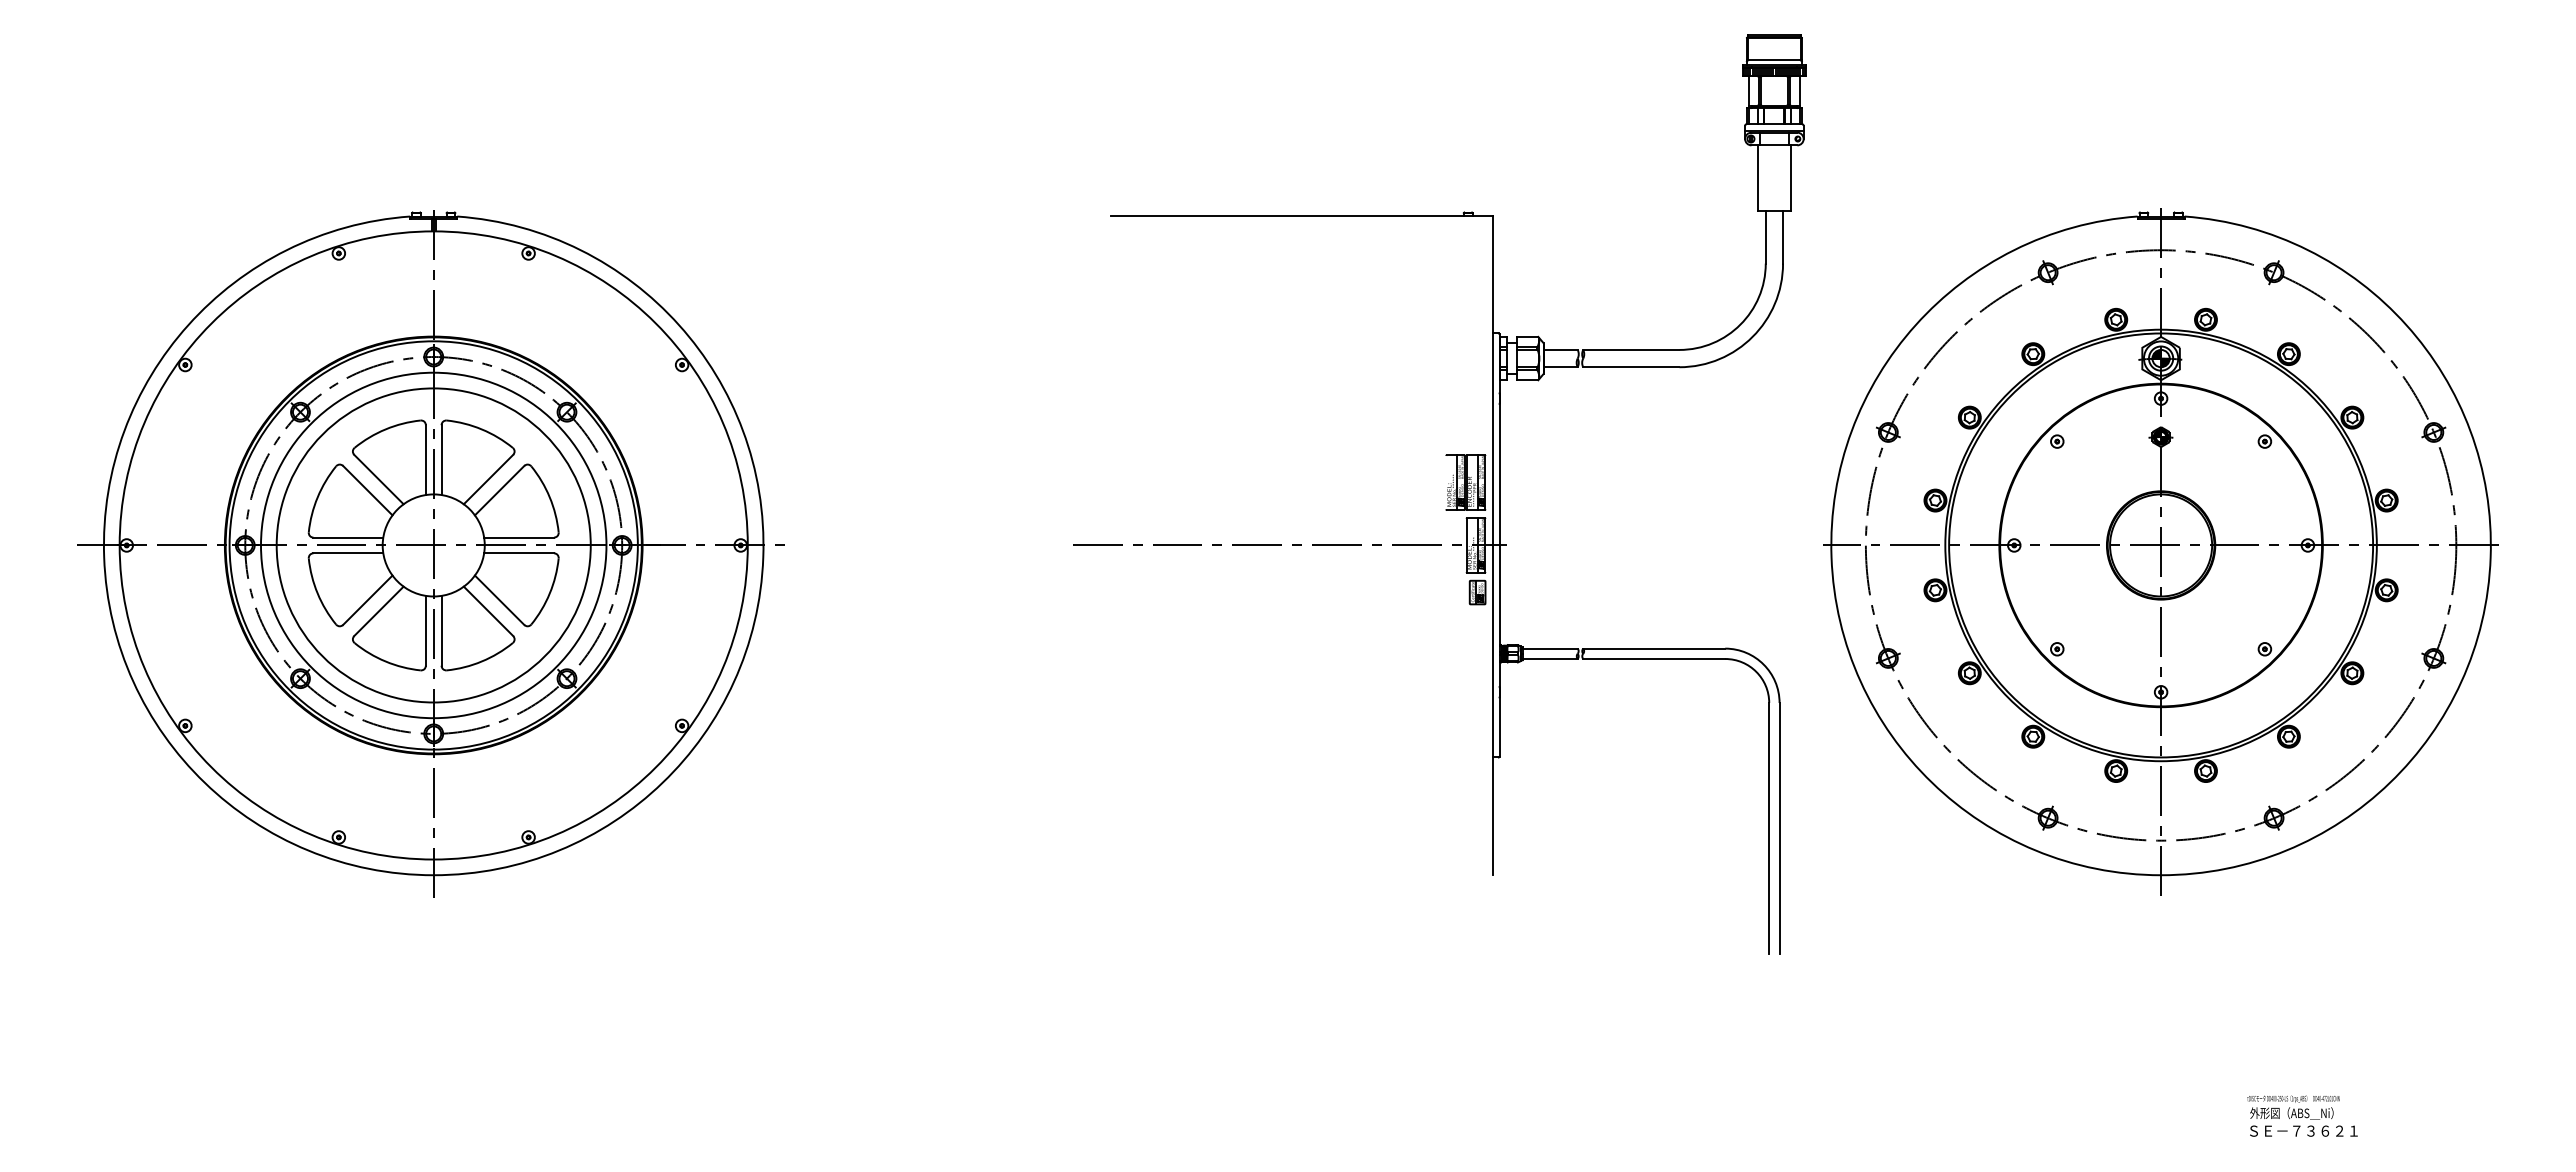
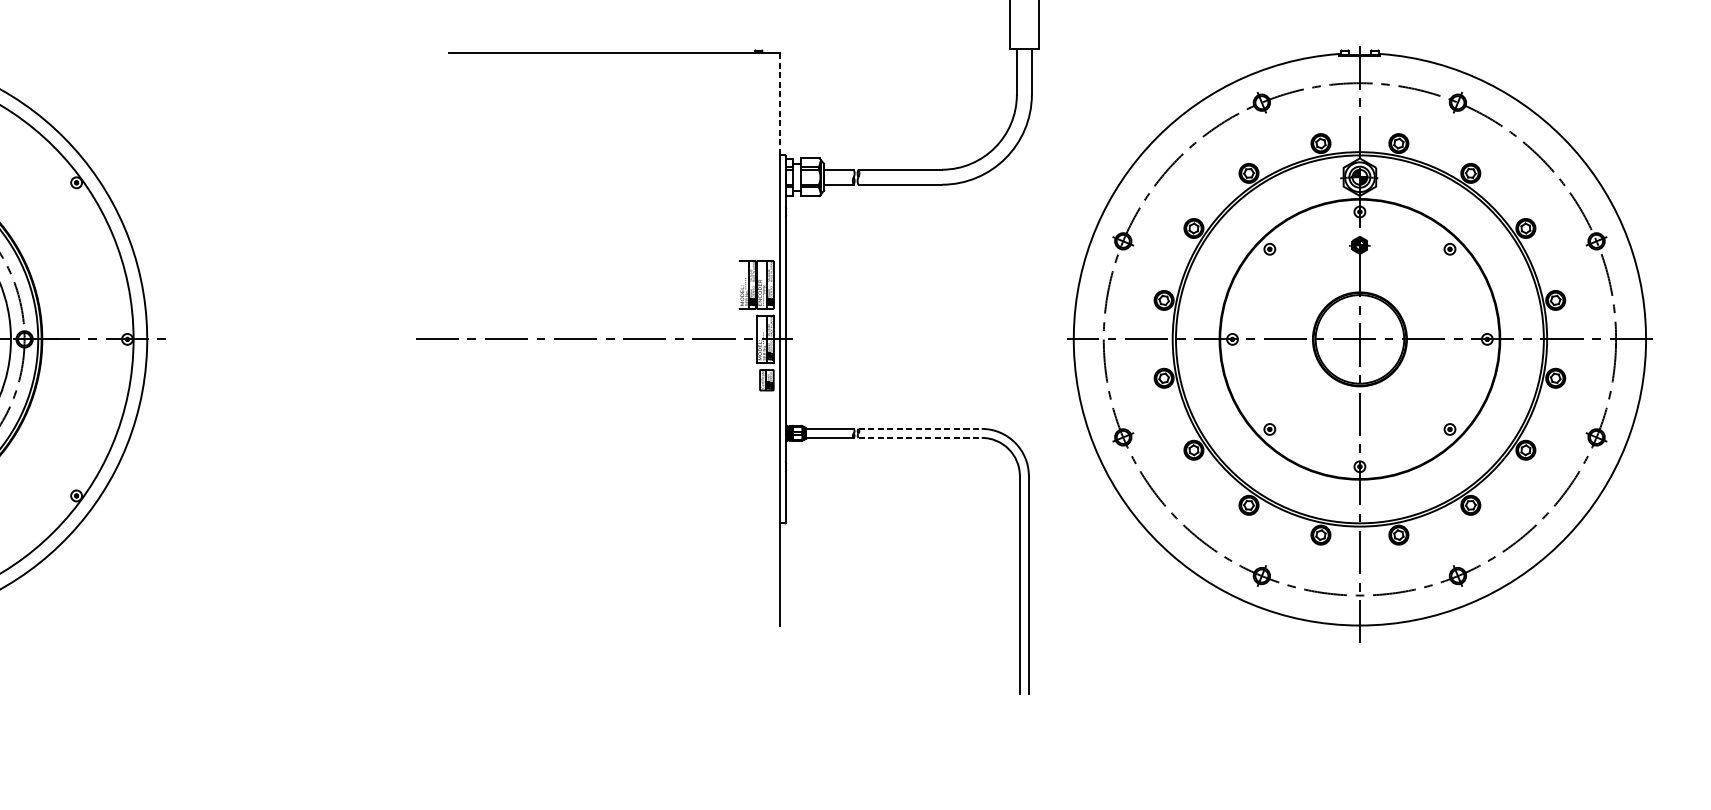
line: (1493, 274) -> (780, 104), solid -> dashed
line: (1654, 648) -> (920, 428), solid -> dashed
line: (1654, 659) -> (920, 438), solid -> dashed

